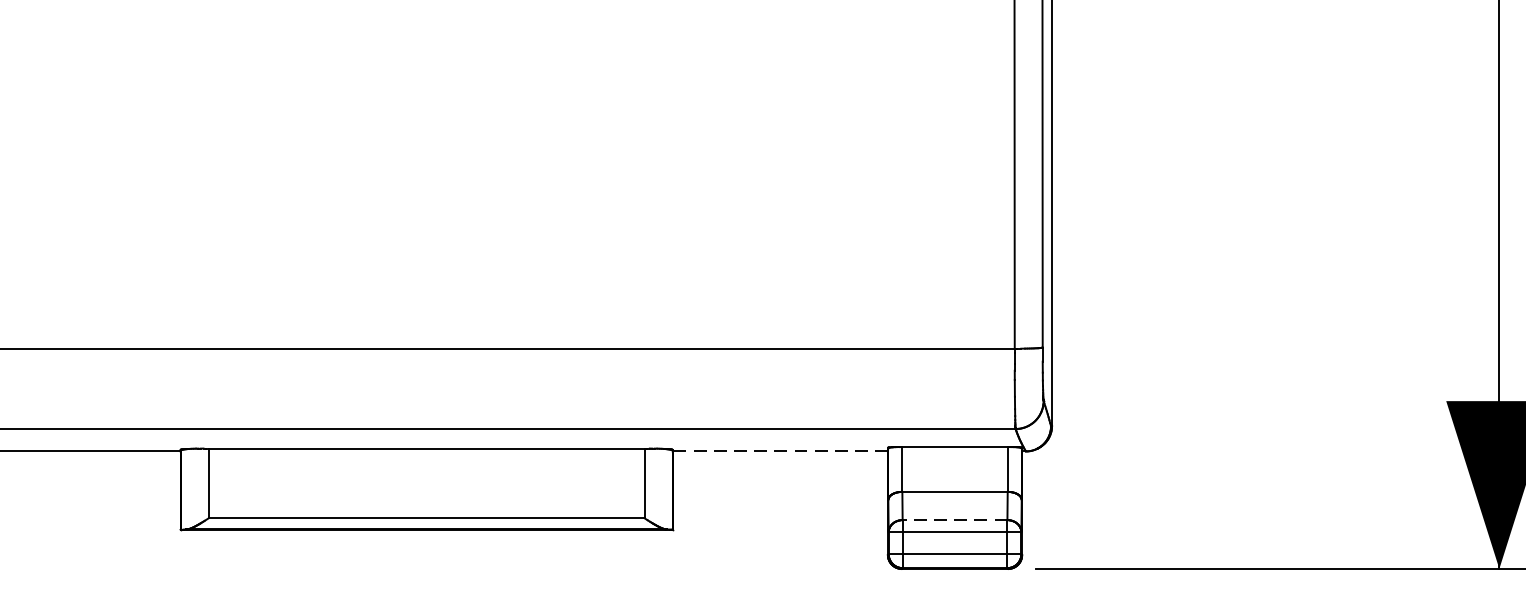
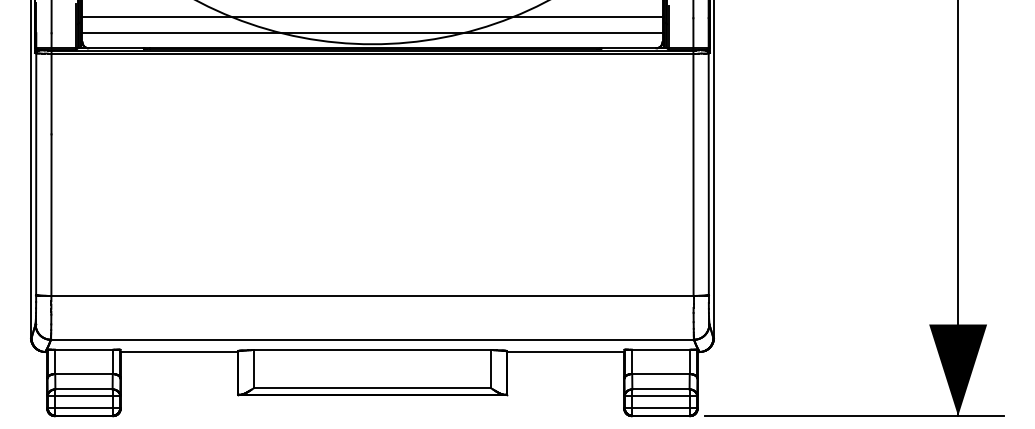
line: (780, 450) -> (565, 351), dashed -> solid
line: (954, 520) -> (660, 389), dashed -> solid

